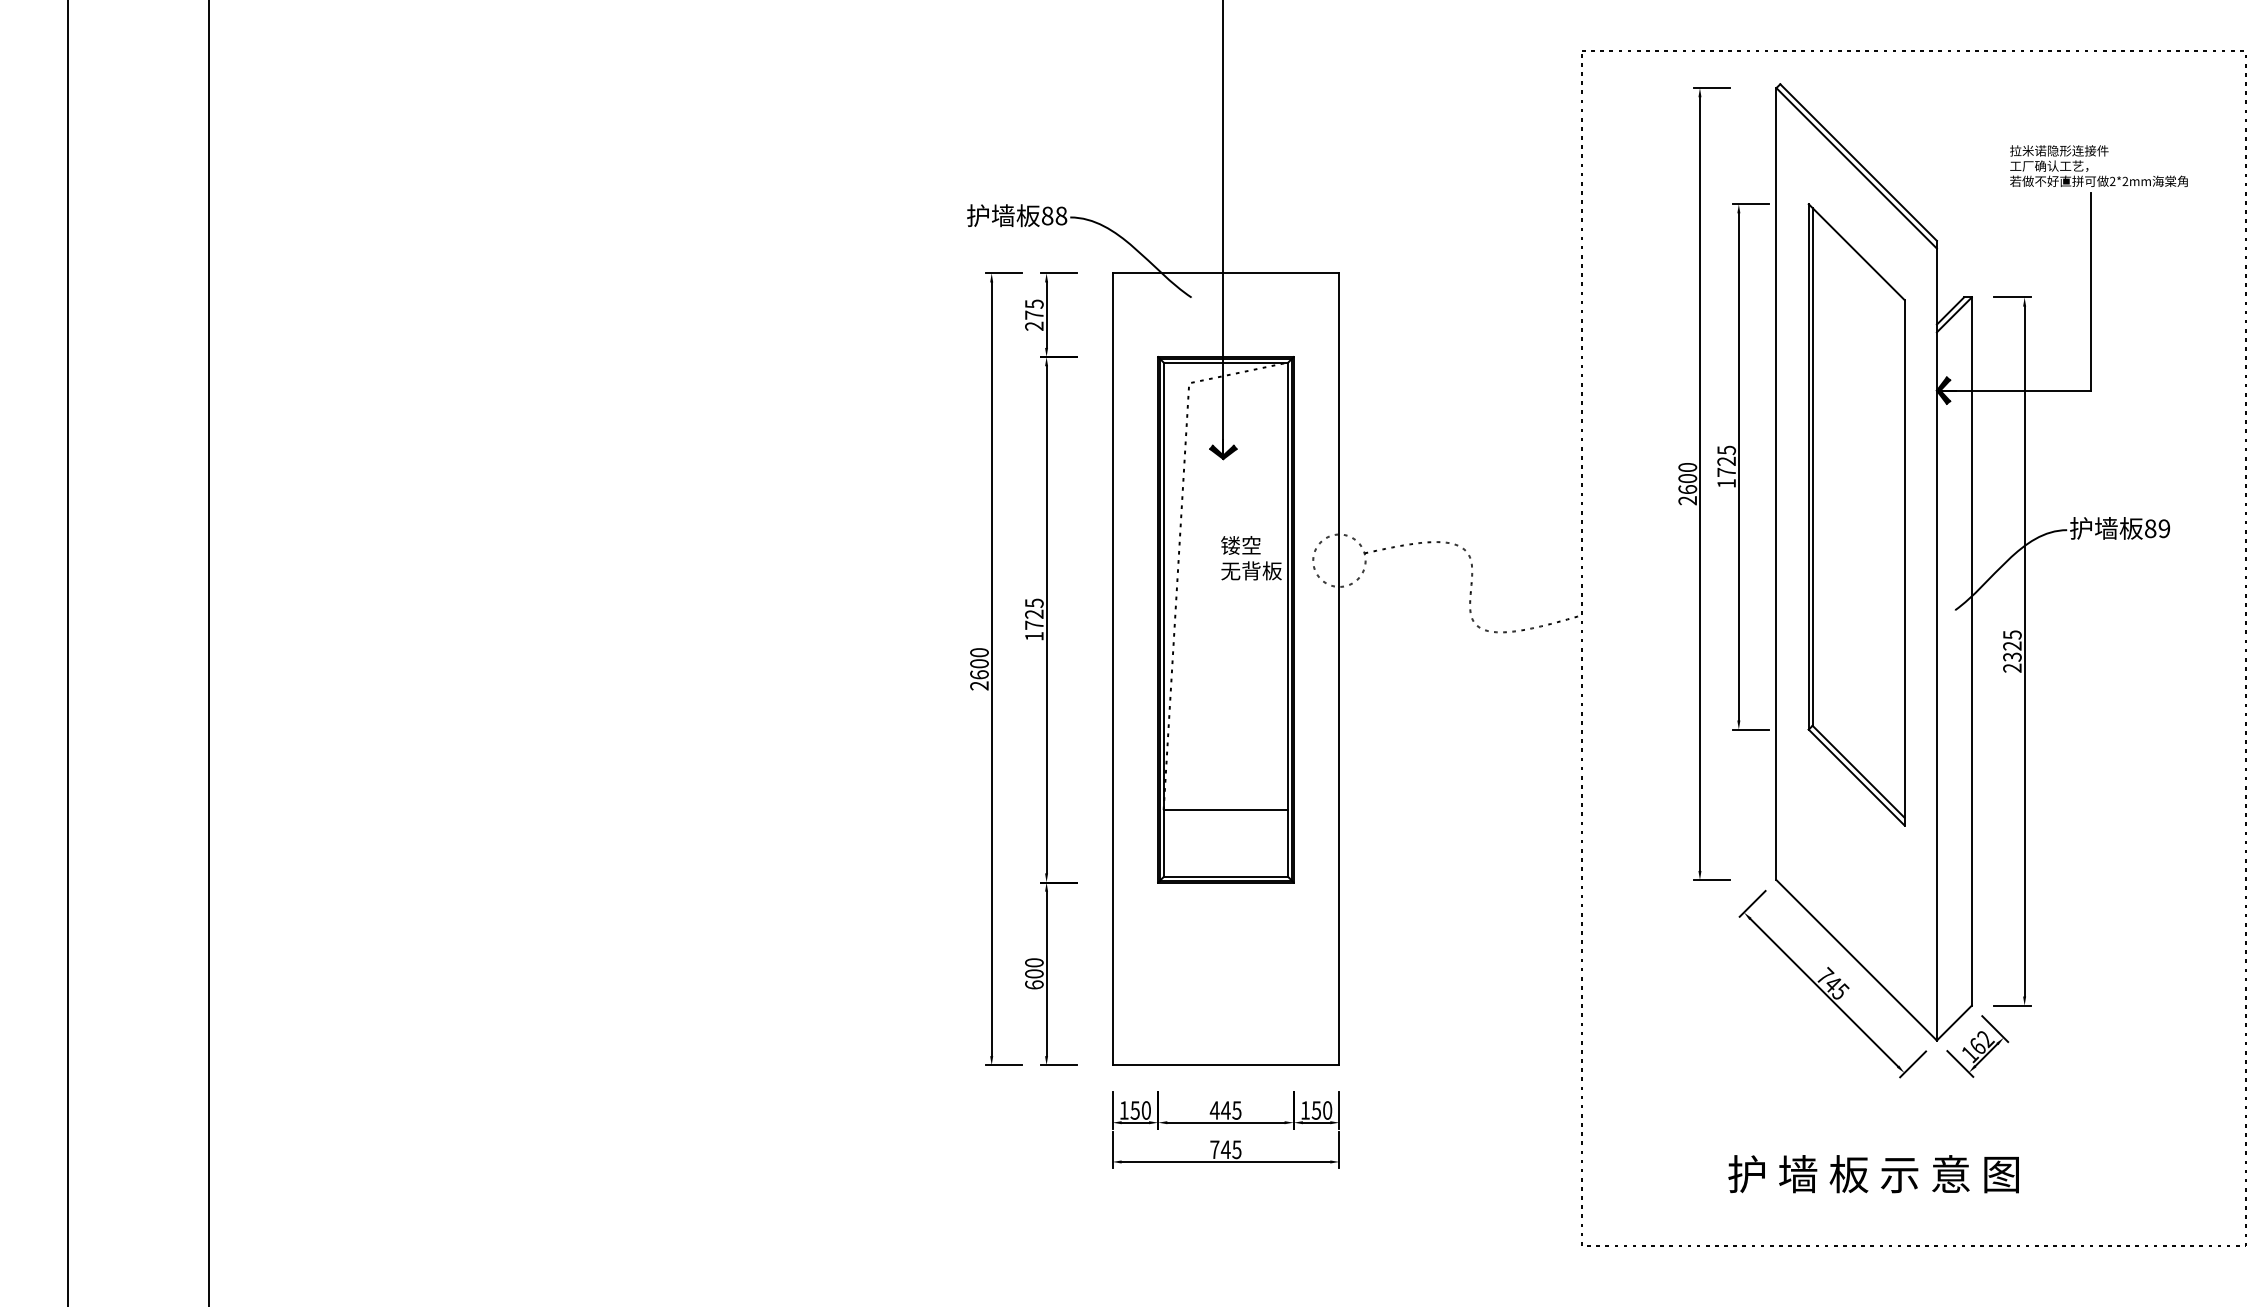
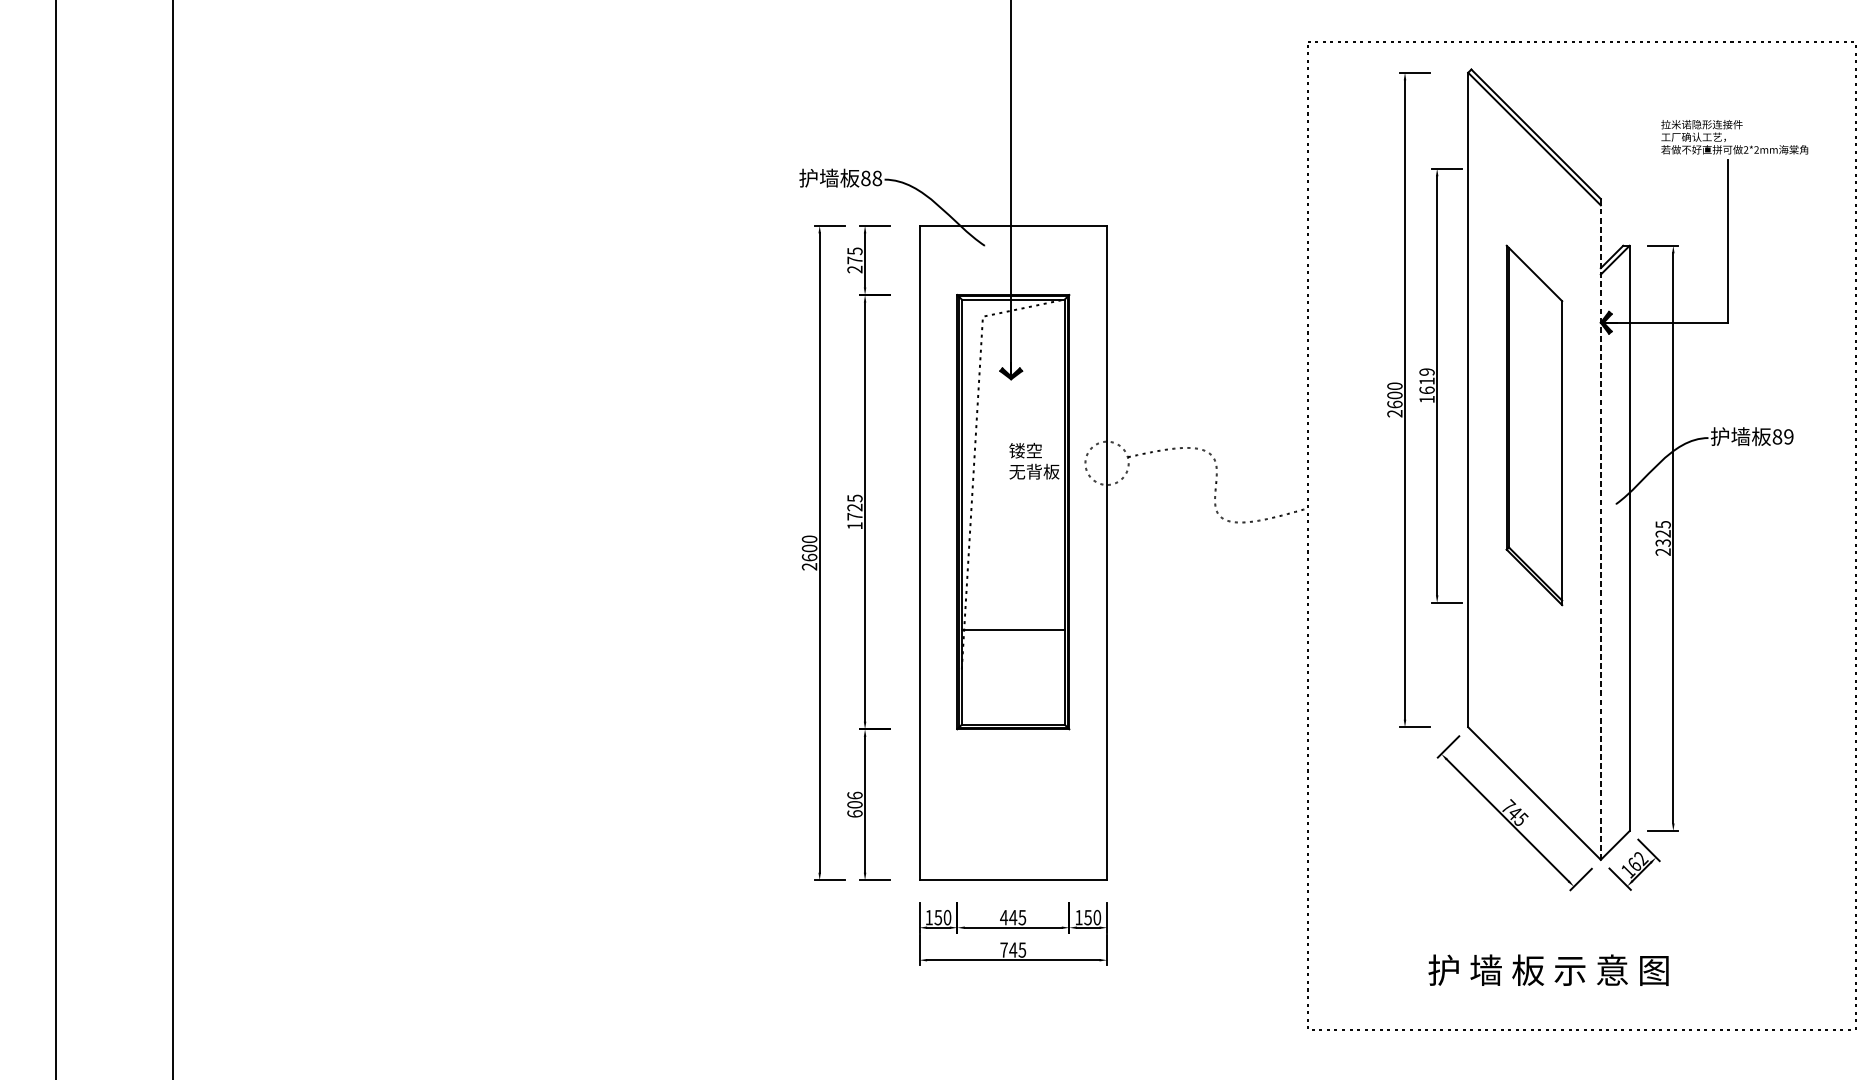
text: (1726, 460) -> (1426, 380), 1725 -> 1619
part: (1856, 514) -> (1534, 425), size x0.7
line: (1936, 644) -> (1600, 532), solid -> dashed
line: (1225, 810) -> (1012, 630), moved
text: (1034, 962) -> (855, 795), 600 -> 606

